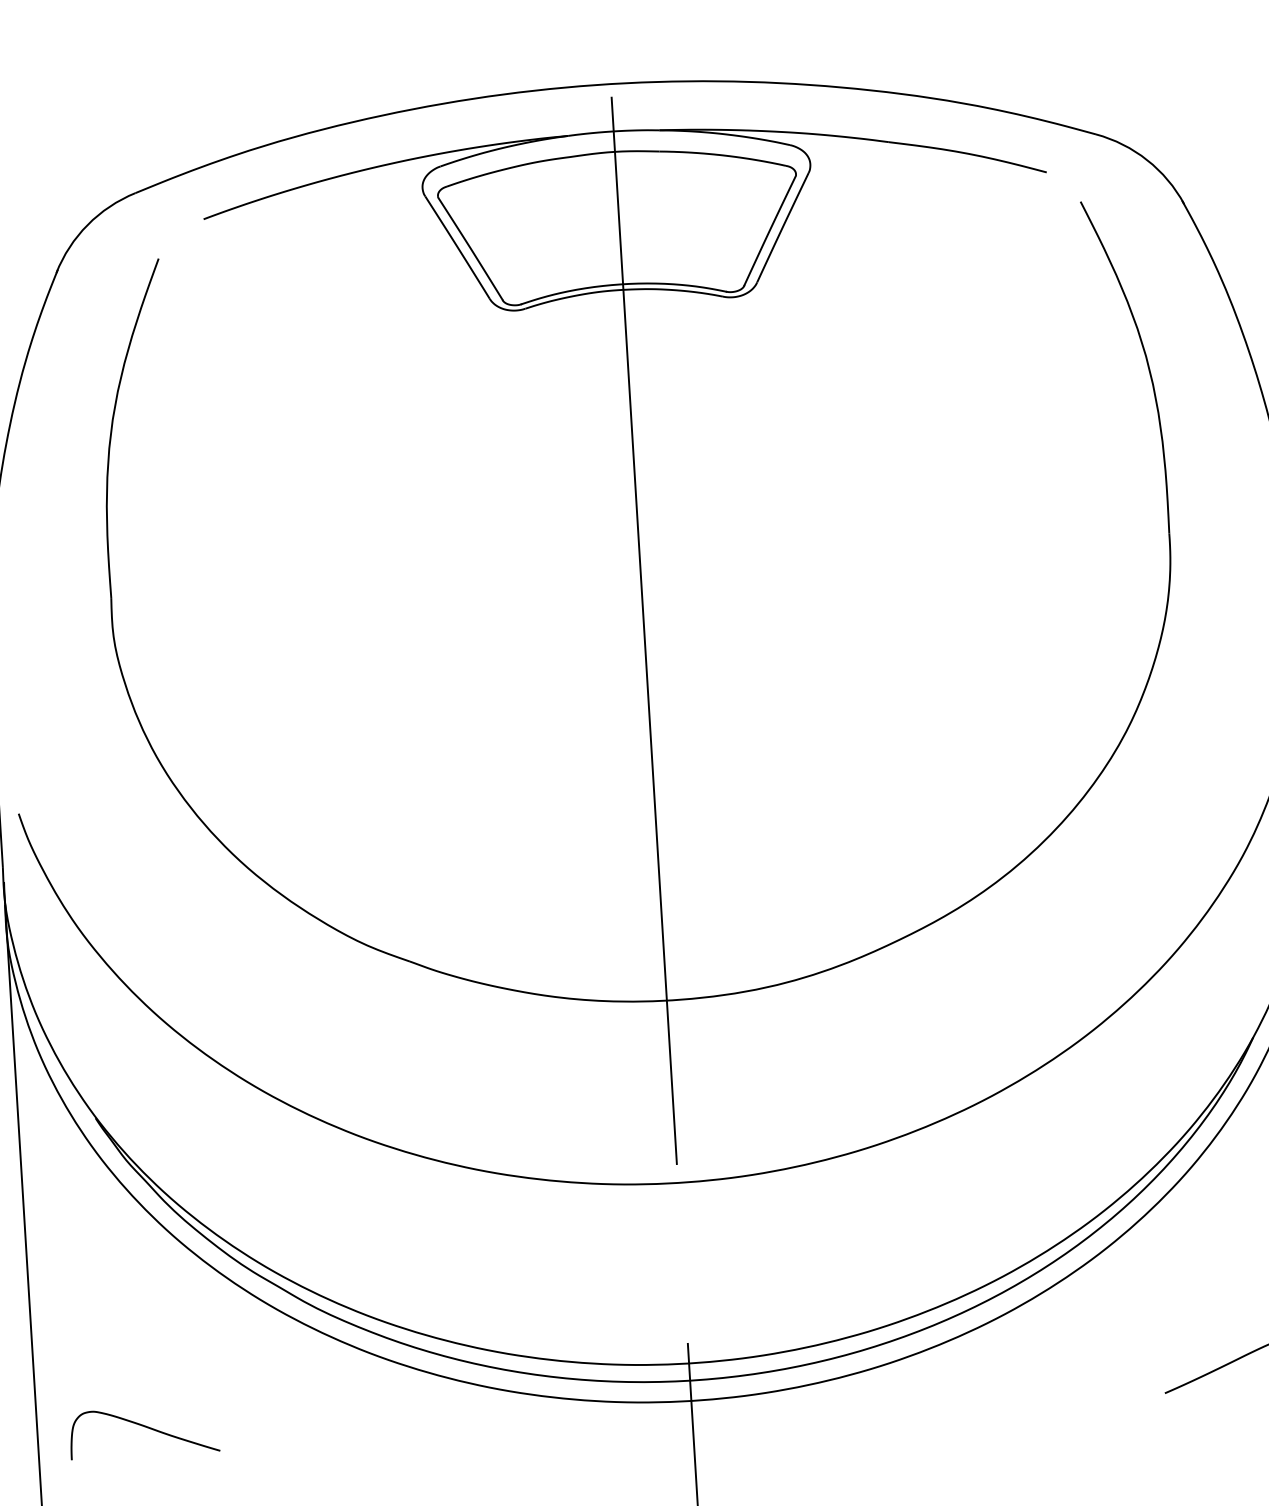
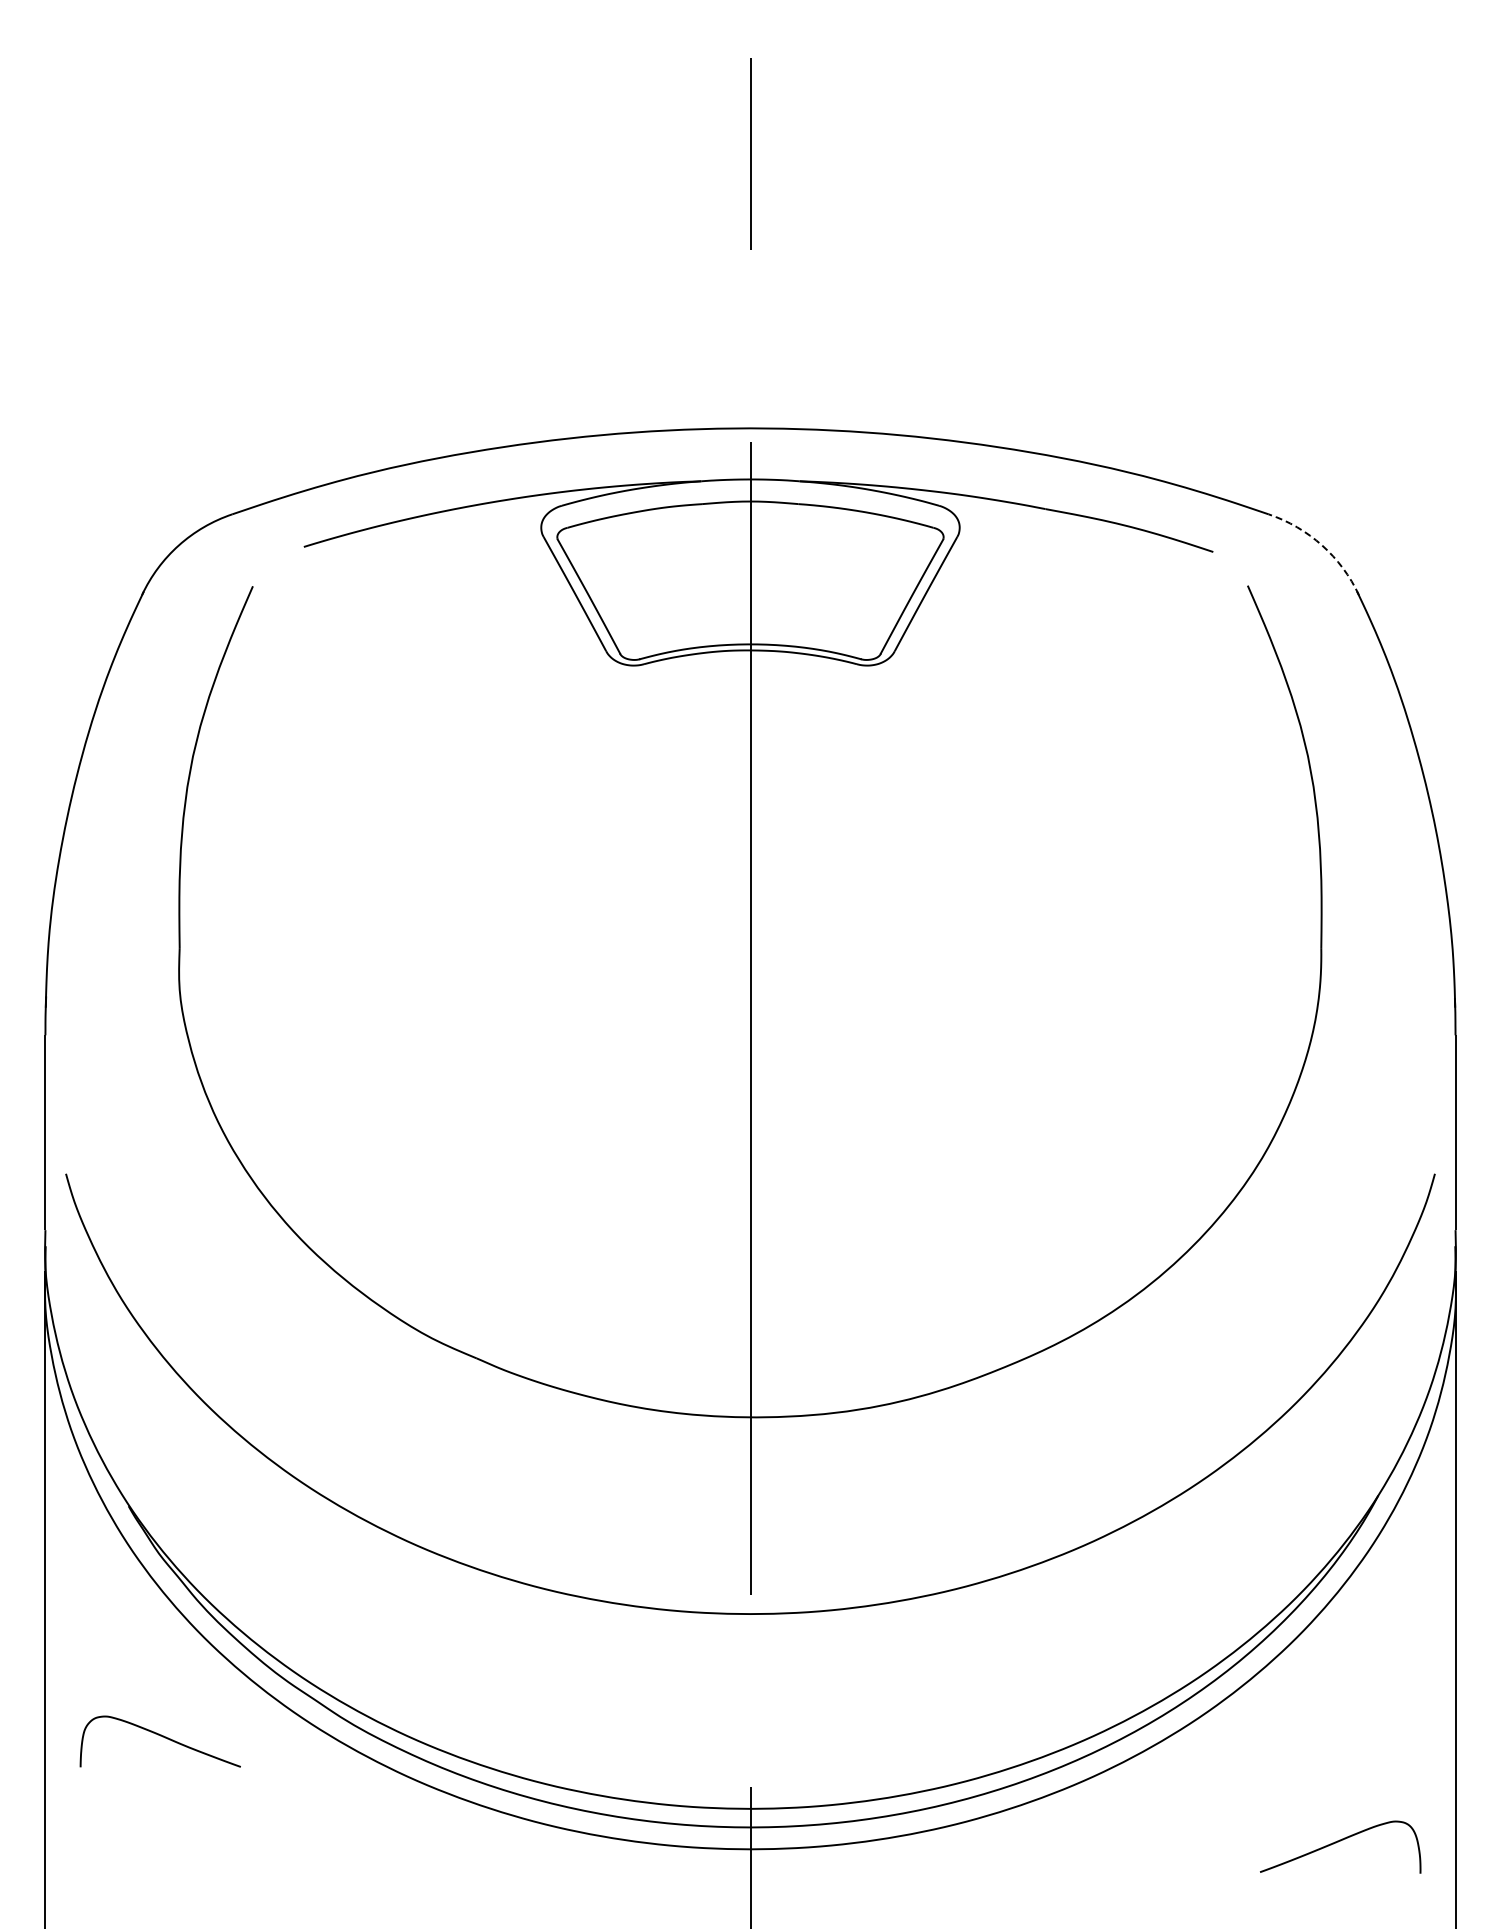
arc: (1147, 160) -> (1322, 545), solid -> dashed
curve: (146, 1427) -> (162, 1737), moved

